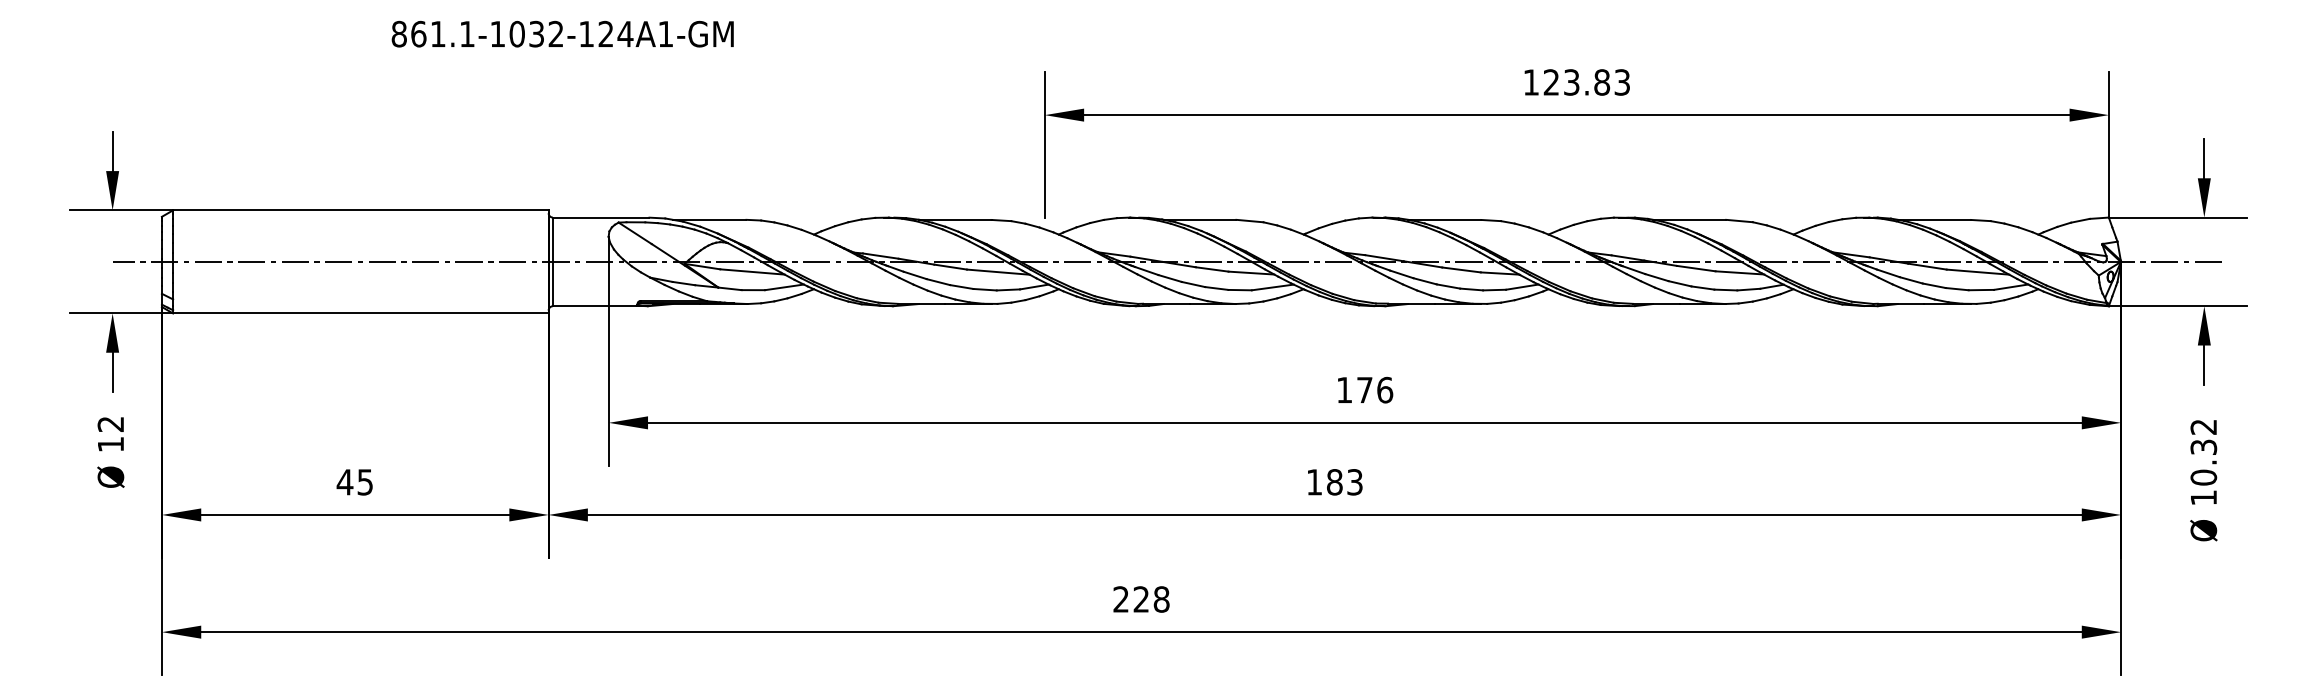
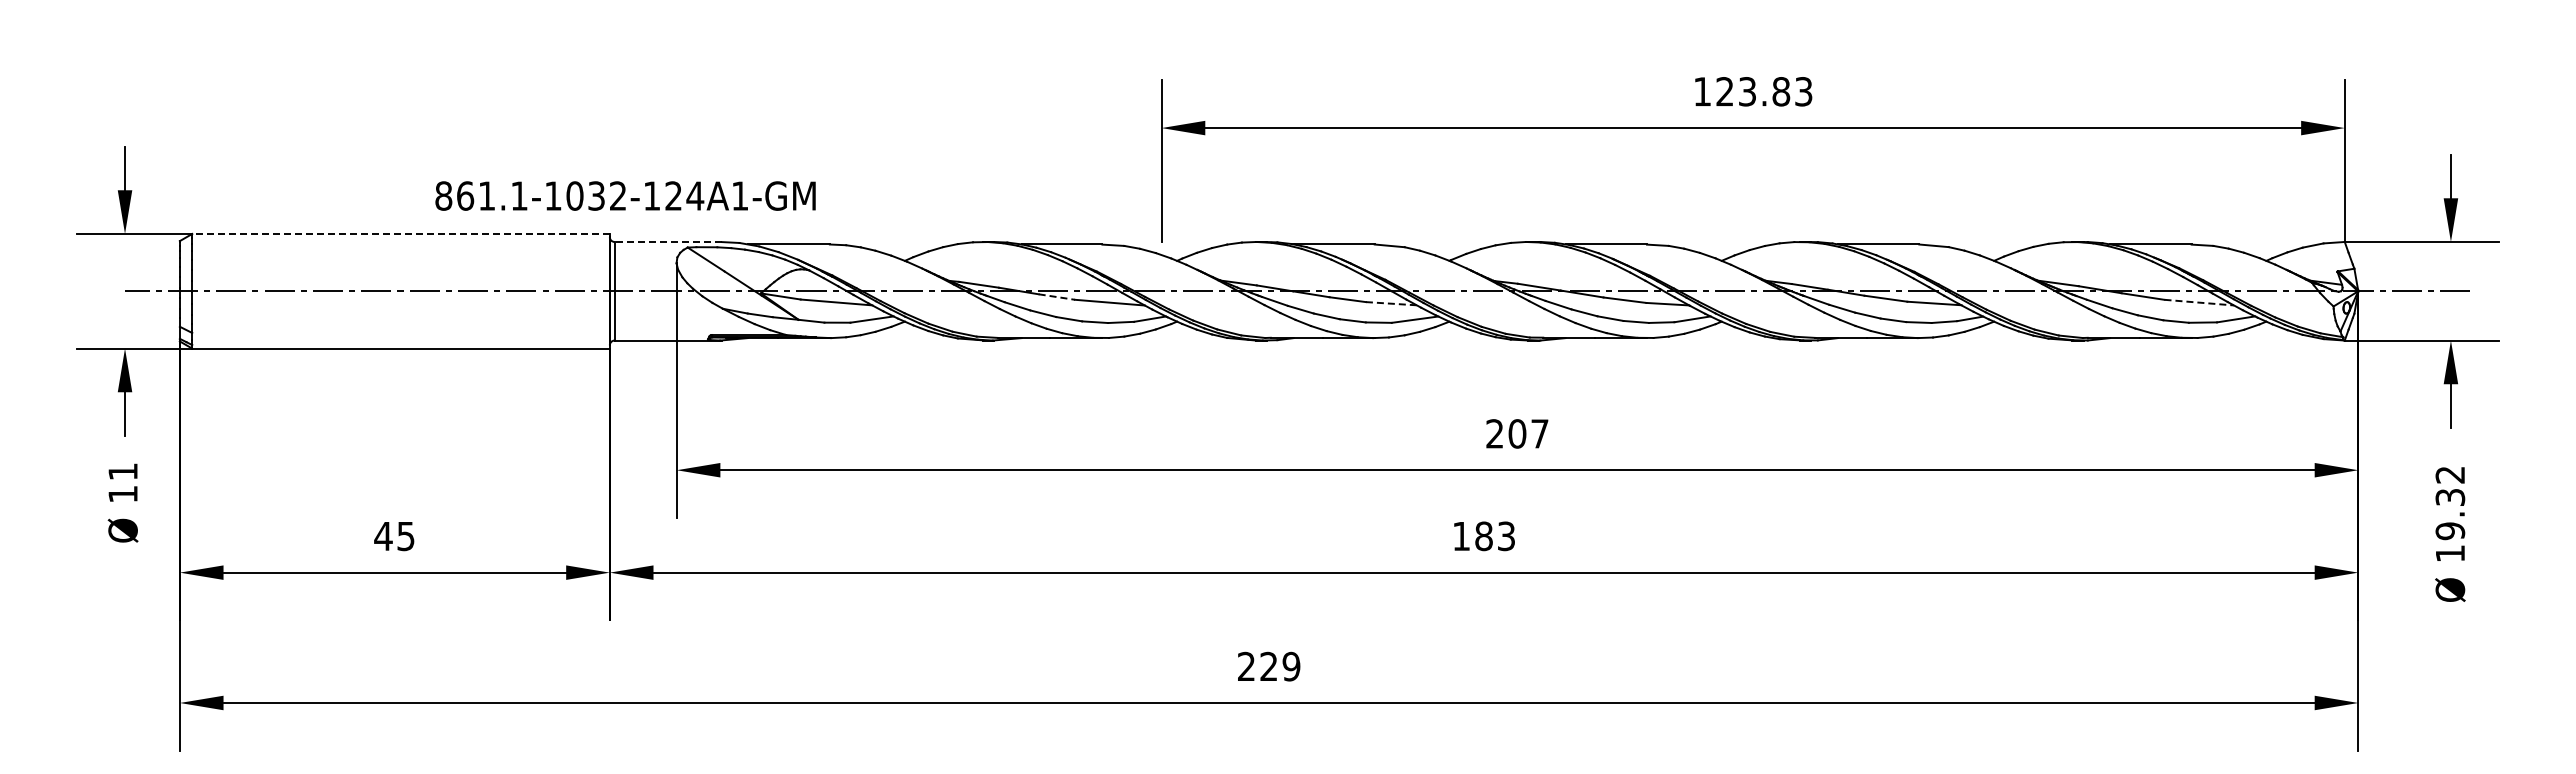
text: (562, 33) -> (625, 195), moved
line: (361, 209) -> (401, 233), solid -> dashed
line: (601, 217) -> (668, 241), solid -> dashed
line: (951, 267) -> (1057, 297), solid -> dashed
line: (1251, 272) -> (1391, 303), solid -> dashed
line: (1978, 272) -> (2199, 302), solid -> dashed
text: (1364, 389) -> (1517, 433), 176 -> 207
text: (110, 423) -> (122, 471), 12 -> 11
text: (2203, 477) -> (2450, 531), 10.32 -> 19.32
text: (1161, 599) -> (1291, 666), 228 -> 229

